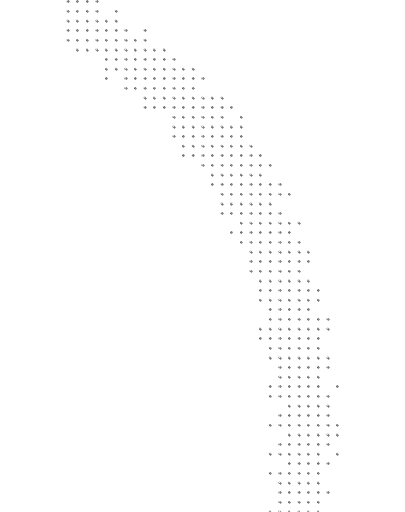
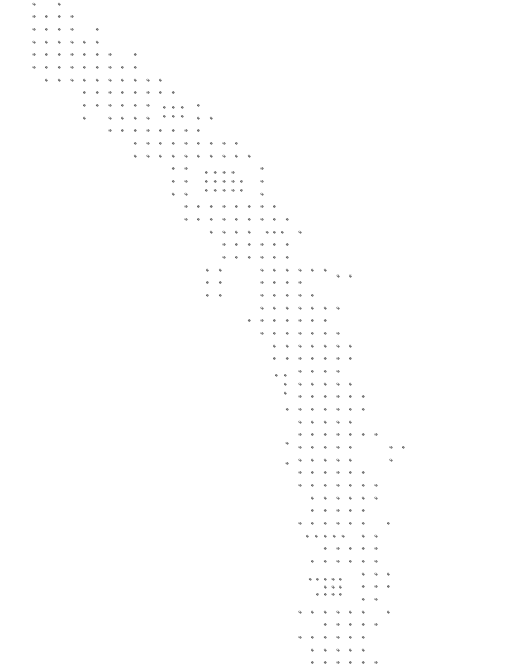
part: (173, 73) -> (172, 111), size x0.7
part: (212, 126) -> (224, 180), size x0.7
part: (250, 165) -> (274, 232), size x0.6
part: (275, 184) -> (345, 275), moved
part: (226, 203) -> (213, 282), moved
part: (255, 280) -> (280, 383), size x0.7
part: (260, 333) -> (287, 453), size x1.6
part: (323, 333) -> (397, 453), moved
part: (289, 396) -> (325, 536), size x0.7
part: (289, 434) -> (325, 586), size x0.6

